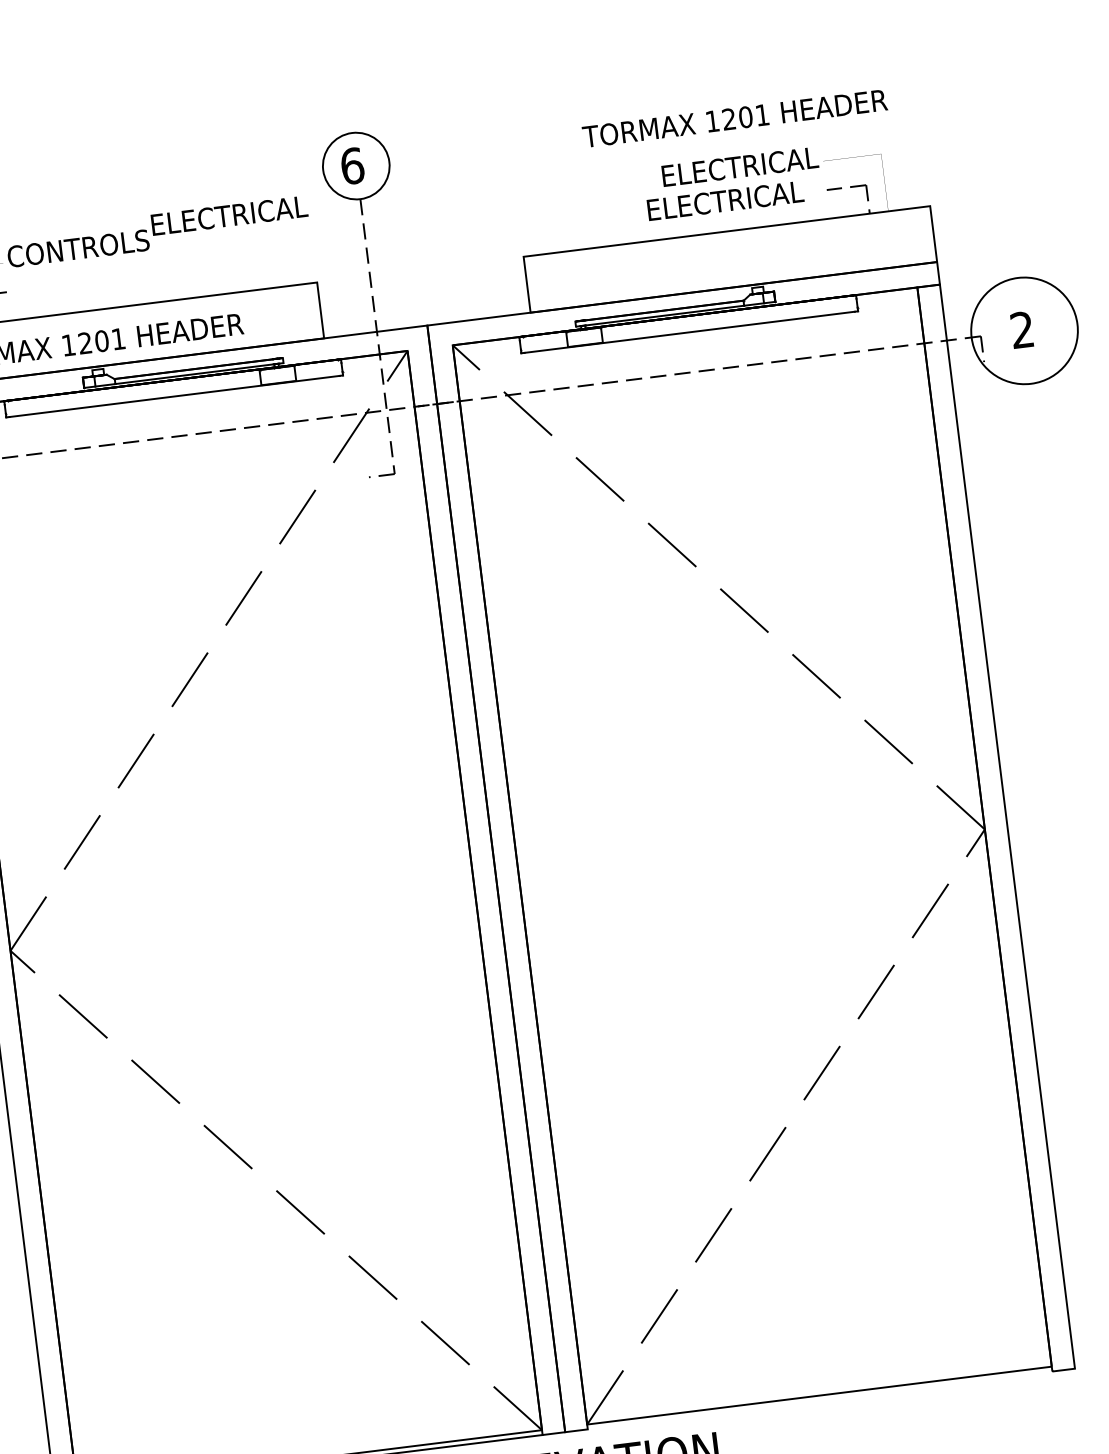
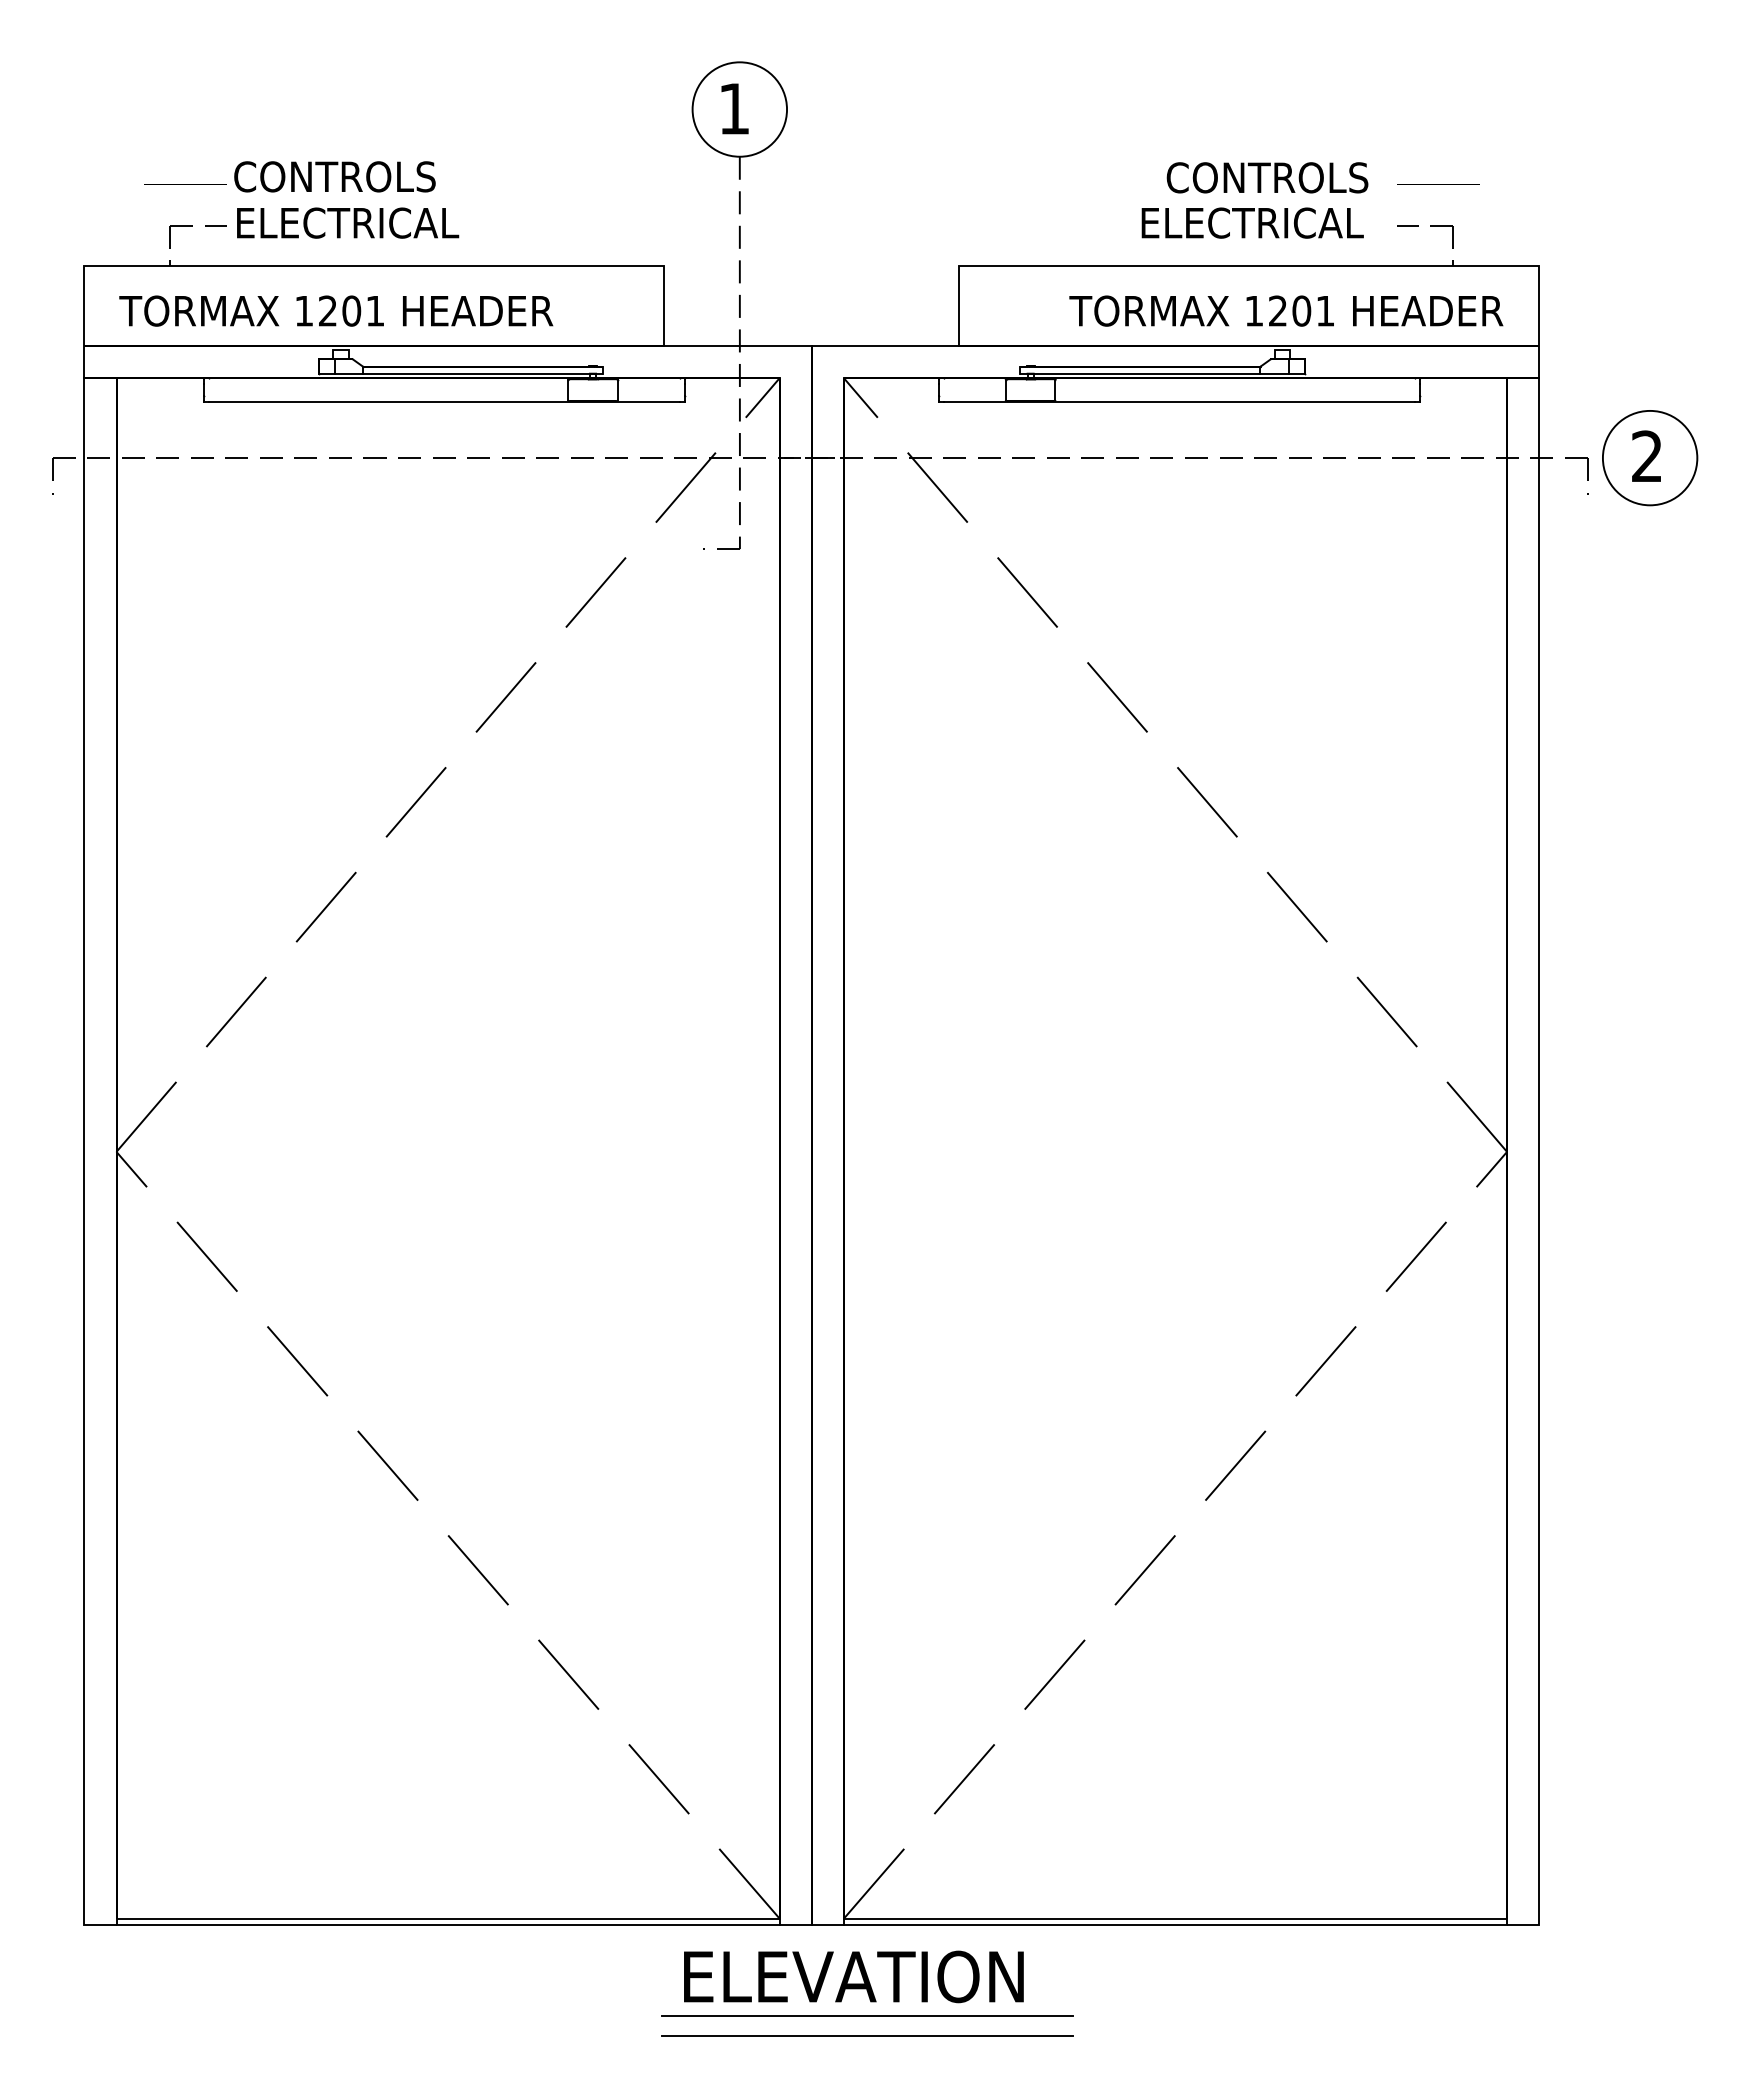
text: (735, 118) -> (1286, 310), moved
text: (352, 165) -> (734, 108), 6 -> 1
text: (739, 166) -> (1278, 177), ELECTRICAL -> CONTROLS
text: (229, 215) -> (348, 222), moved
circle: (1024, 330) -> (1649, 457), size x0.62
line: (820, 1400) -> (1175, 1925), added

